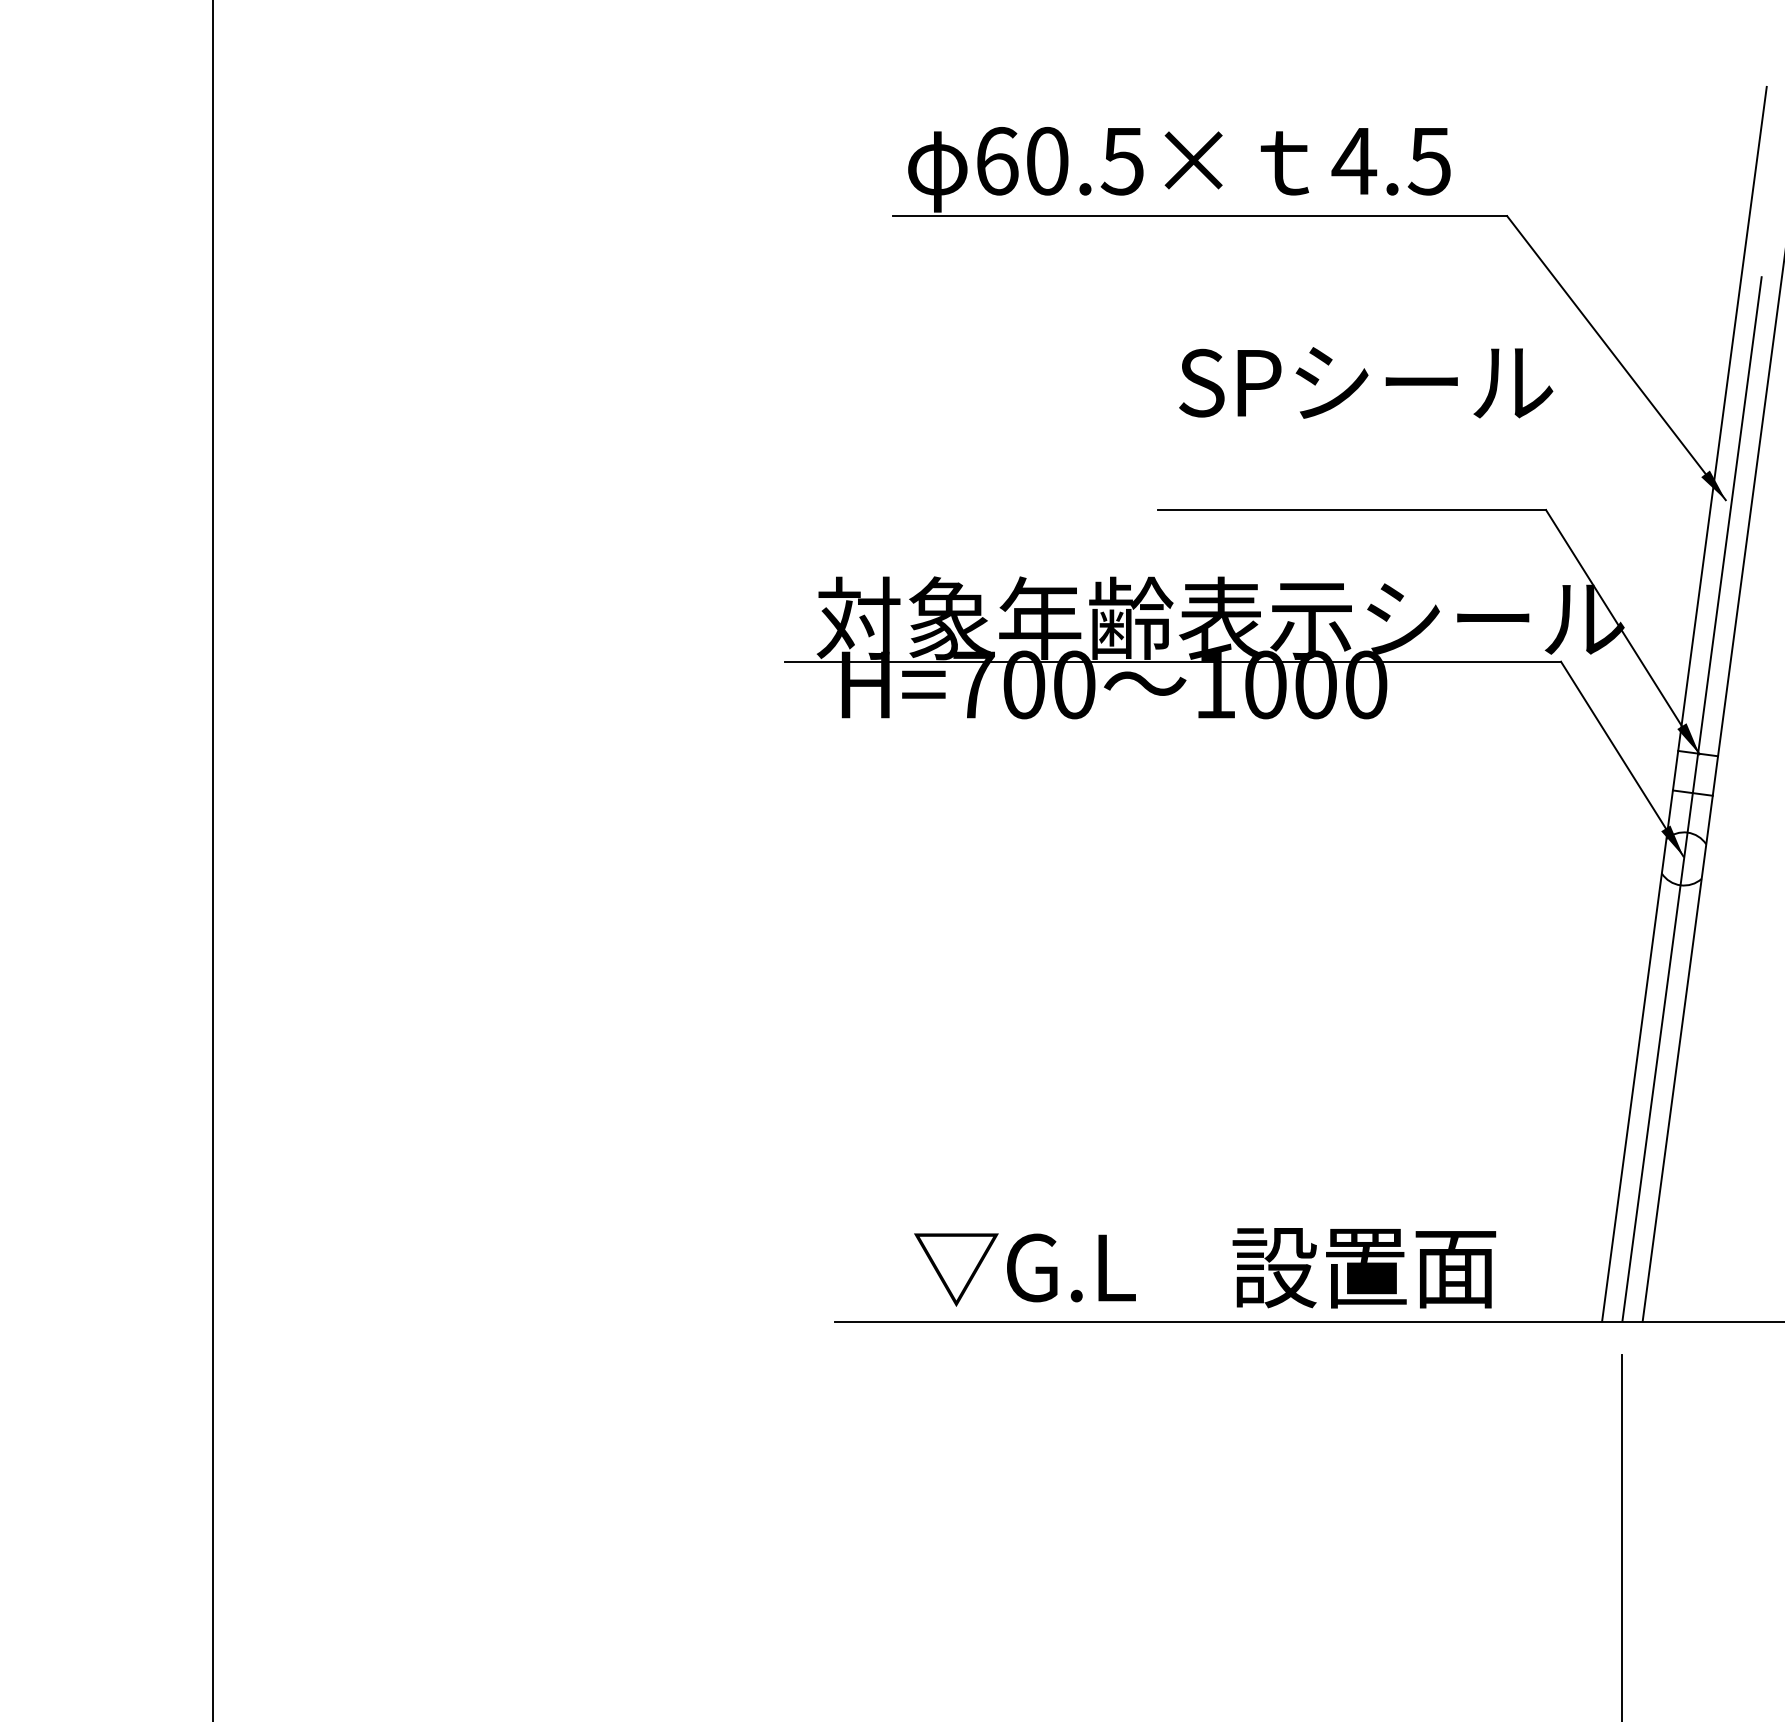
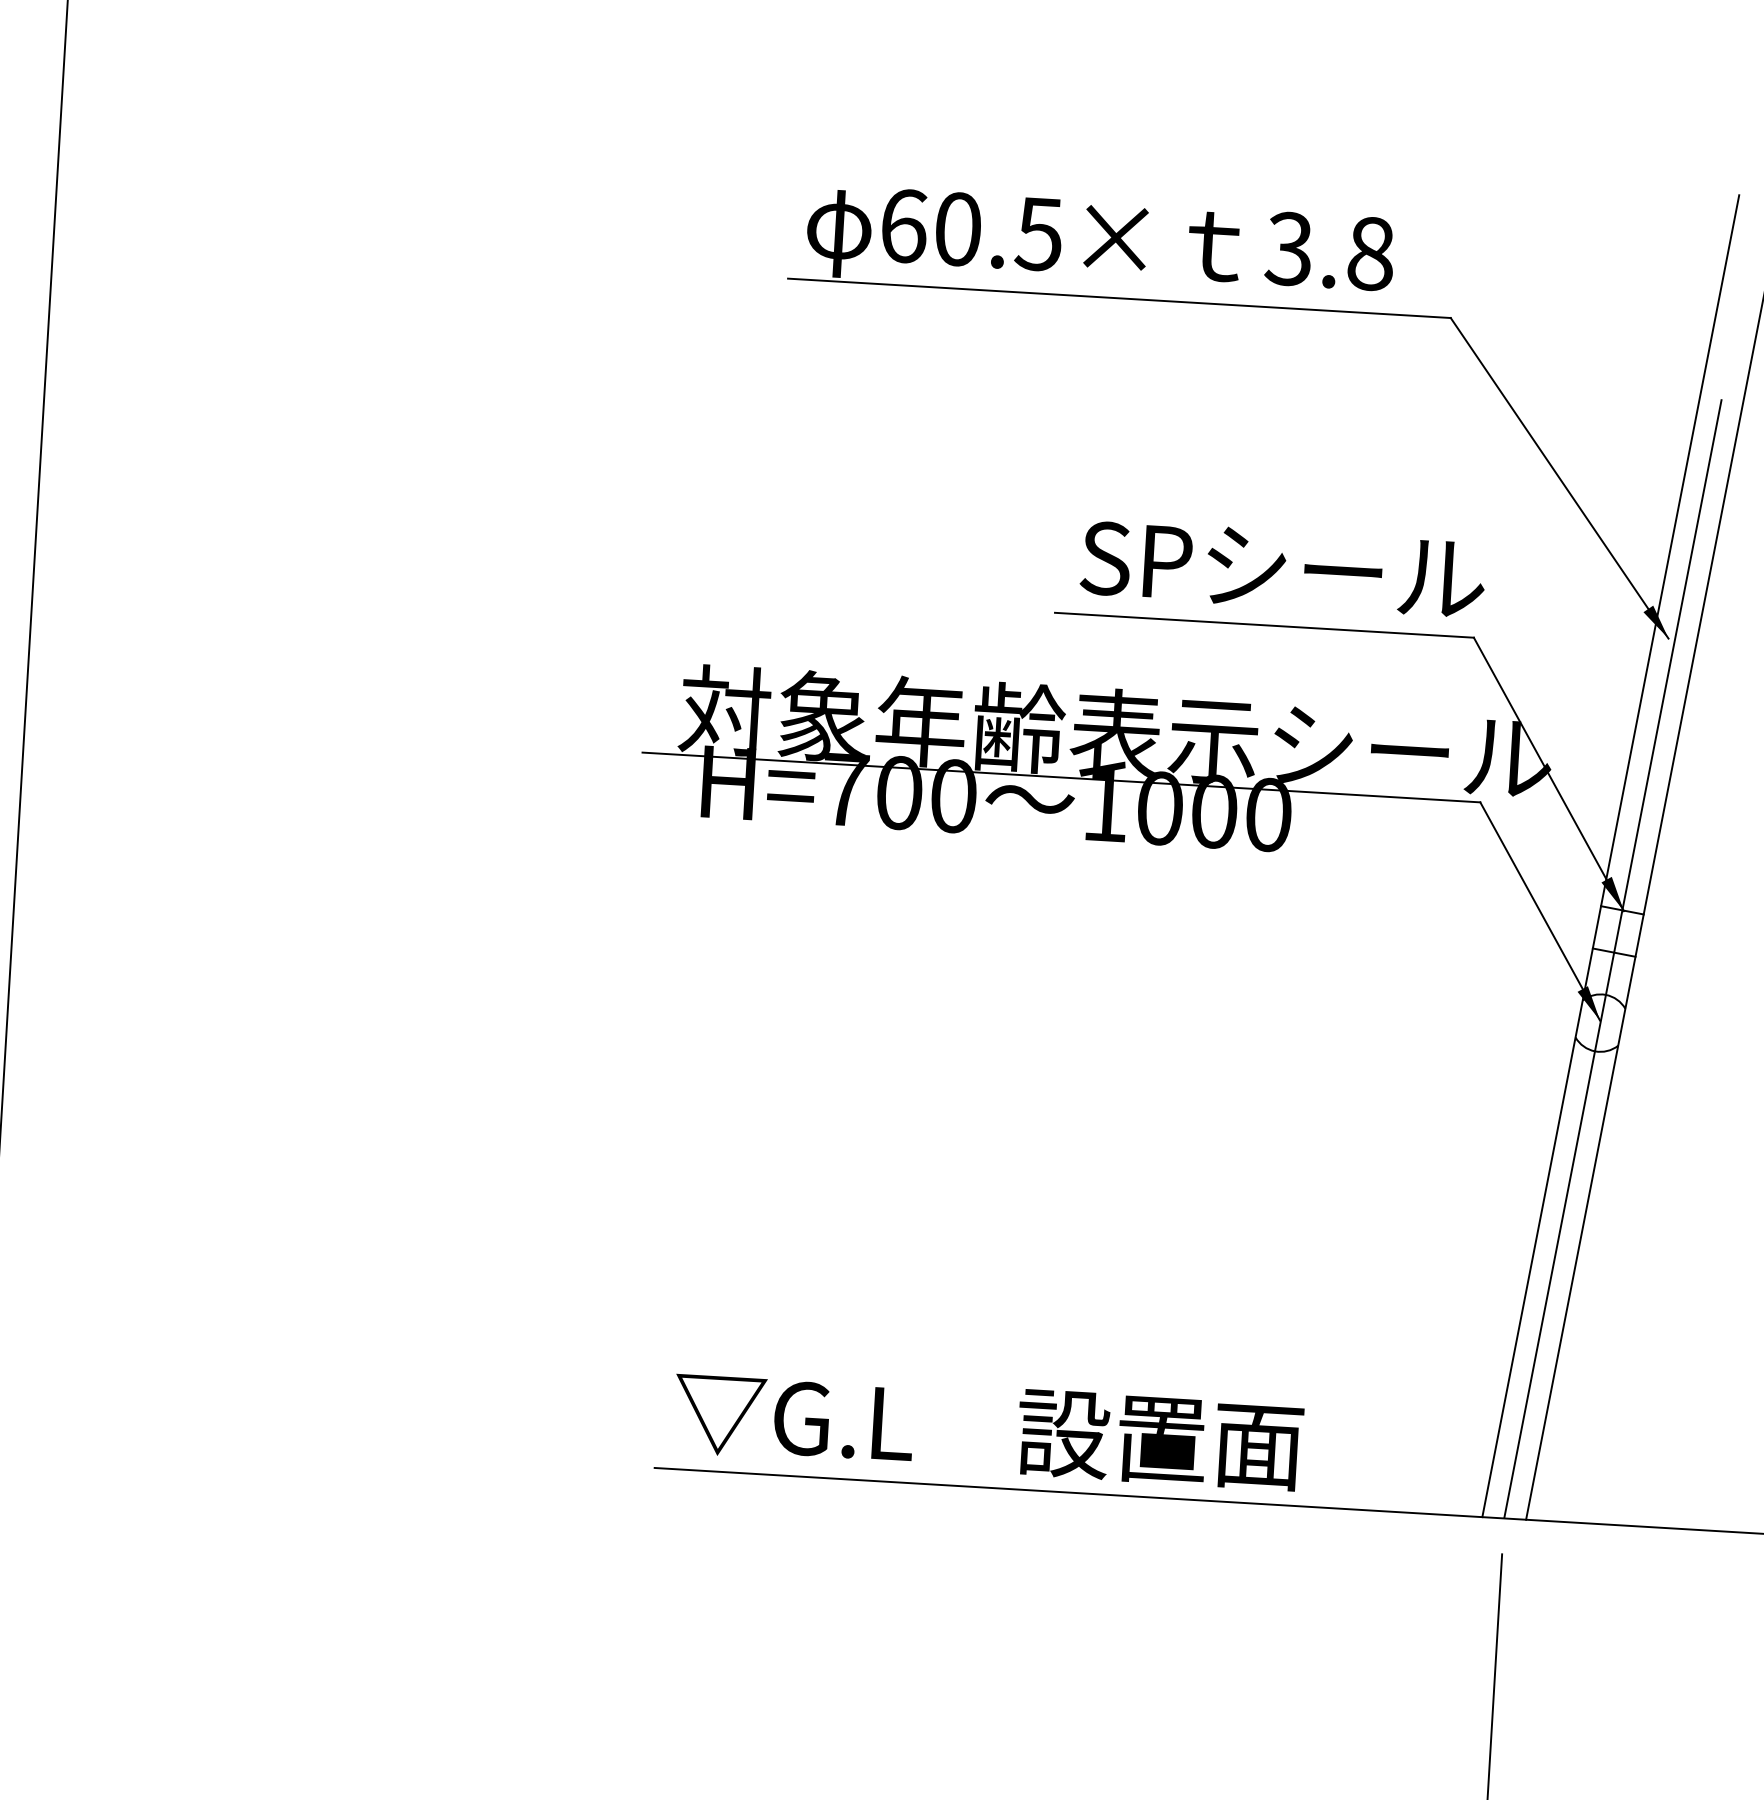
text: (1391, 161) -> (1329, 251), 4.5 -> 3.8
text: (1366, 382) -> (1283, 568), moved
text: (1205, 1268) -> (988, 1430), moved

